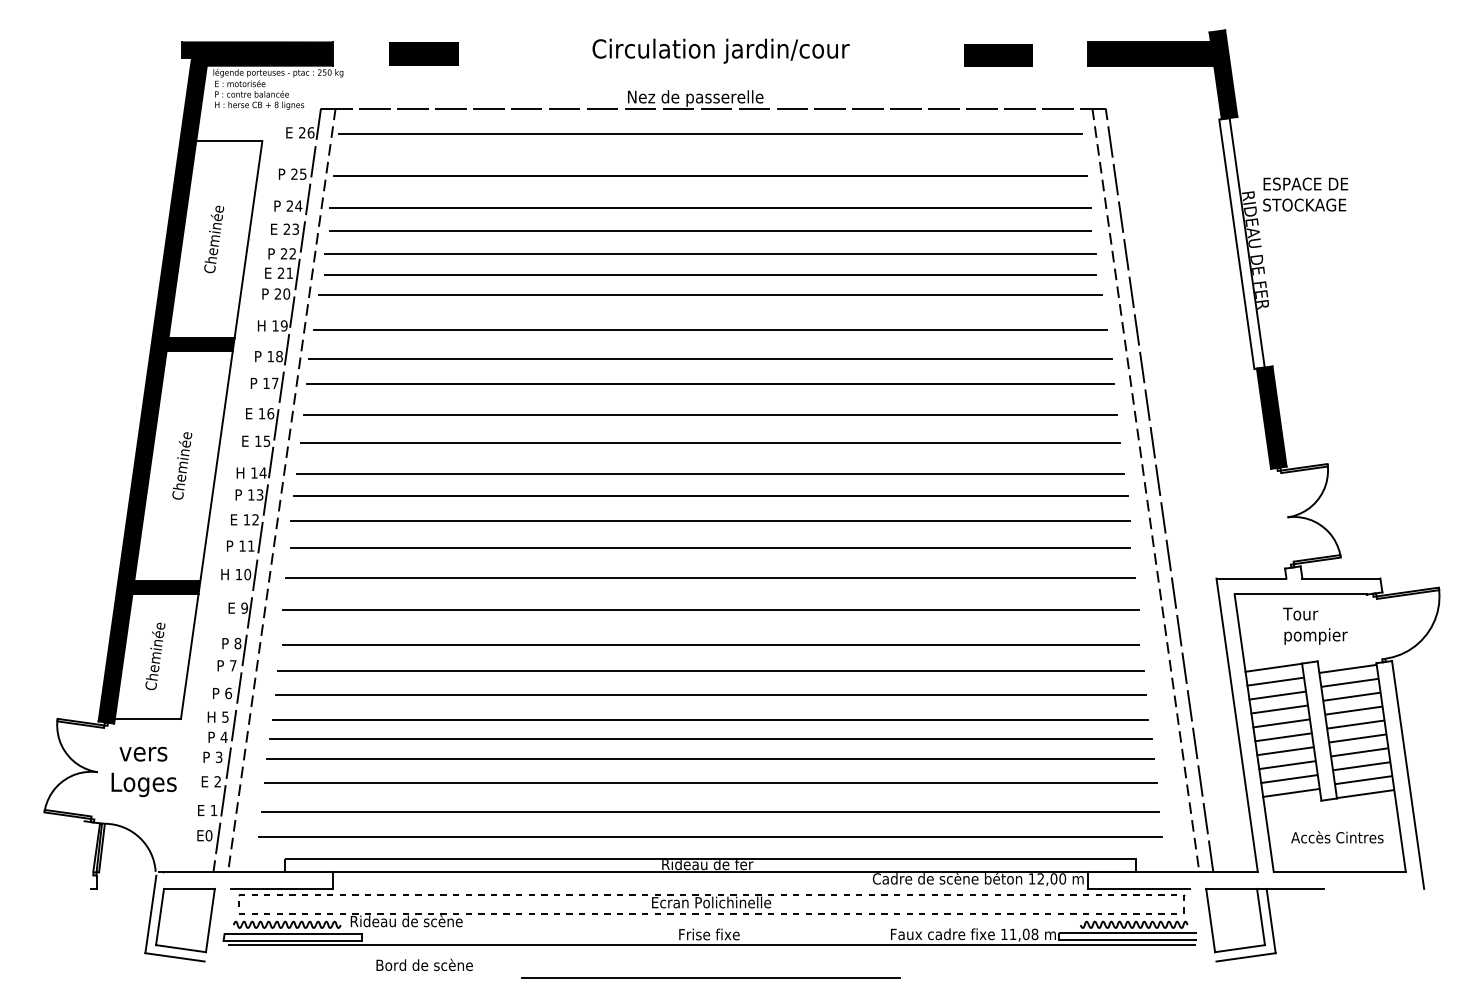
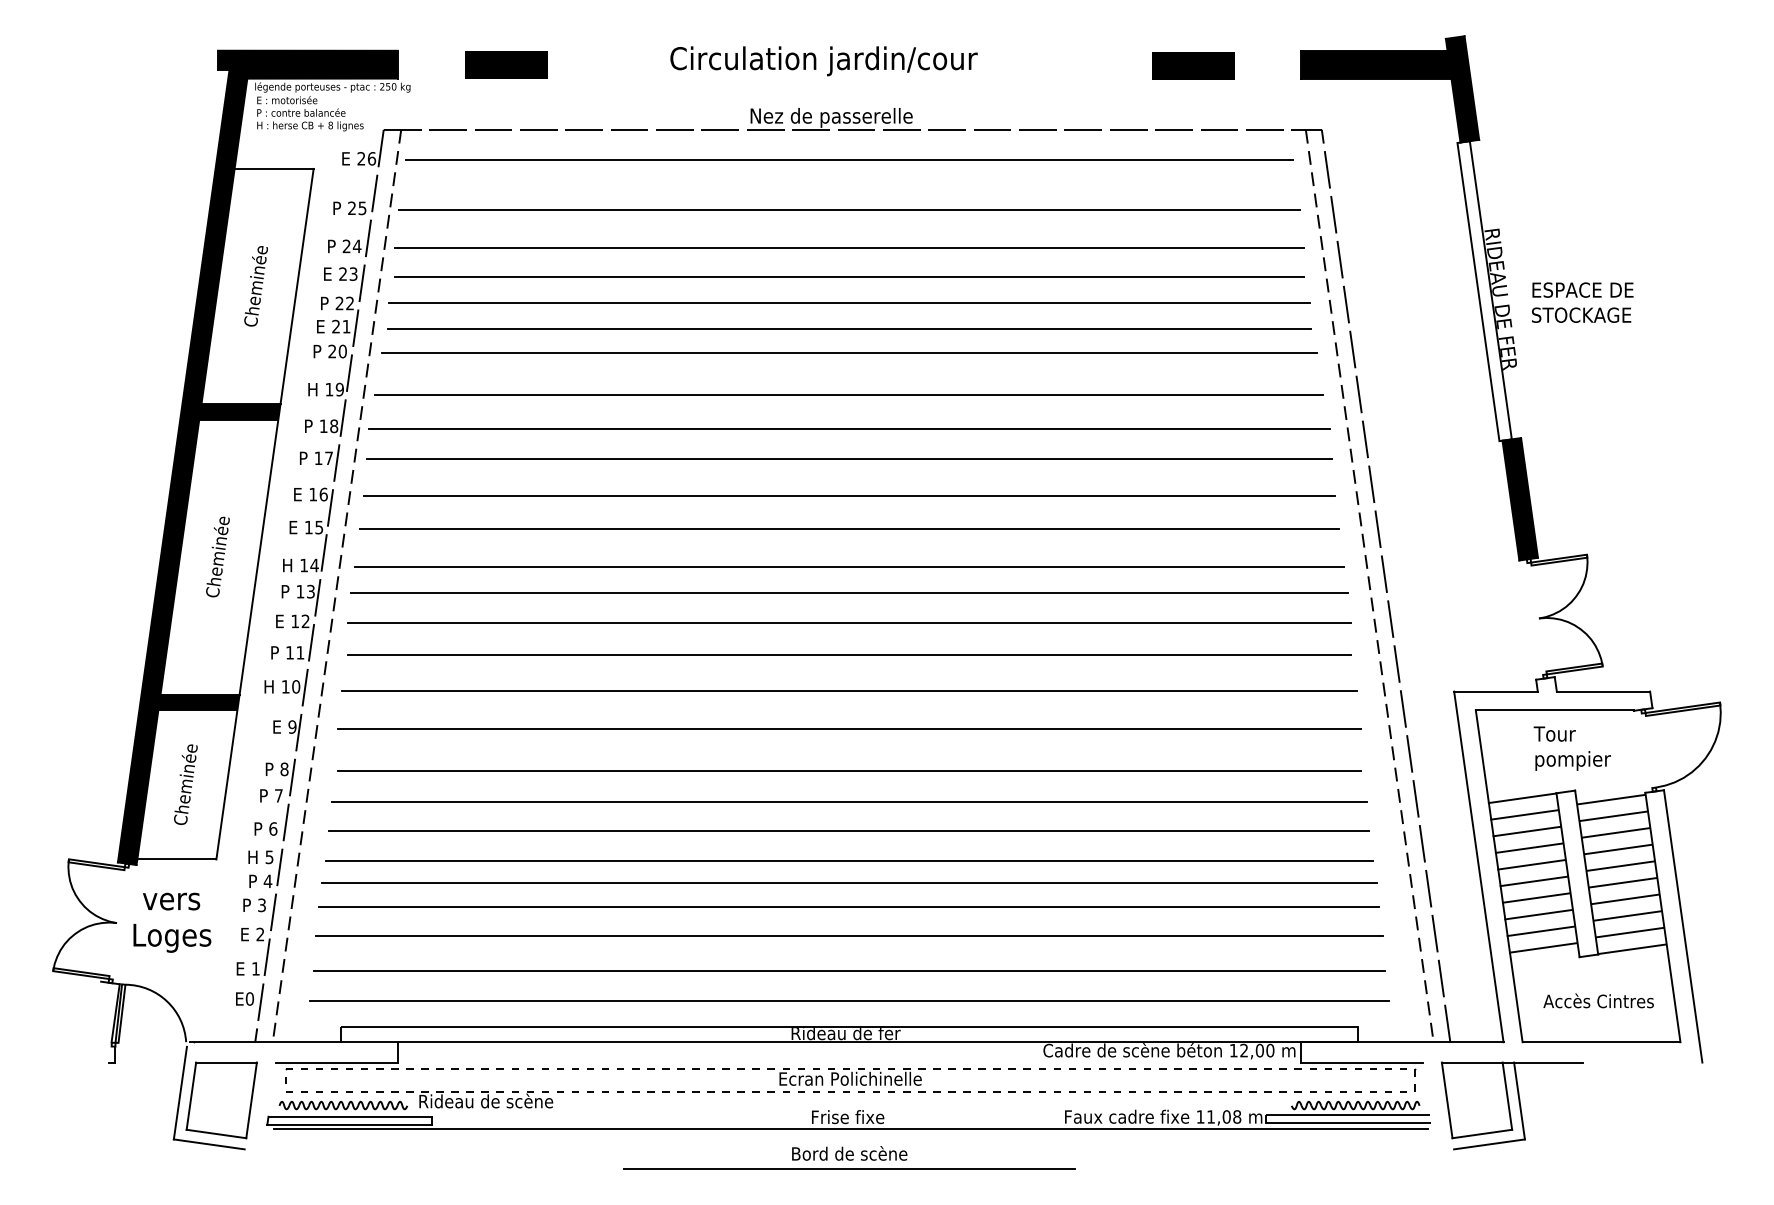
text: (720, 51) -> (823, 61), moved
text: (1305, 194) -> (1582, 302), moved
text: (424, 964) -> (849, 1153), moved

